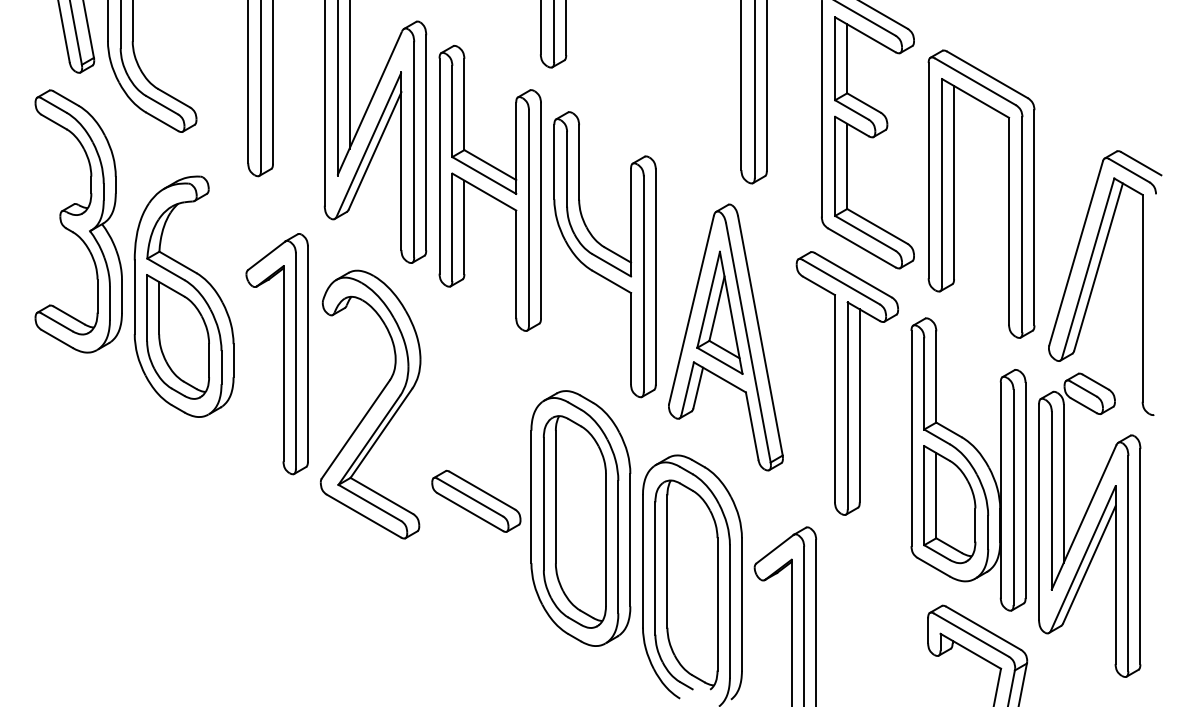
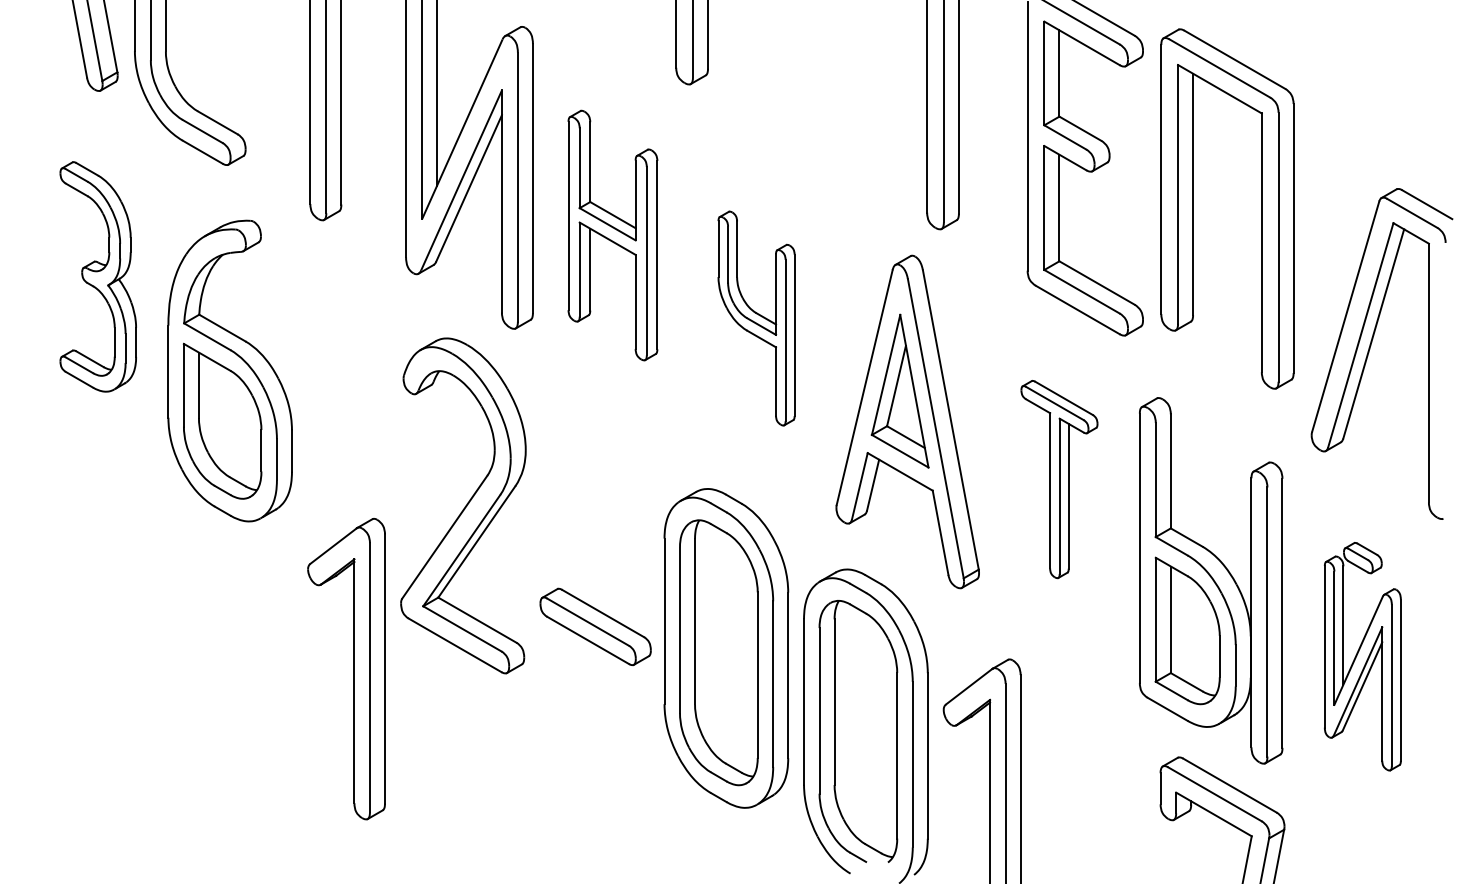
part: (489, 188) -> (612, 235), size x0.7
part: (954, 193) -> (1193, 208), moved
part: (78, 221) -> (98, 276), size x0.7
part: (604, 254) -> (755, 318), size x0.6
part: (283, 354) -> (354, 669), moved
part: (846, 383) -> (1058, 479), size x0.6
part: (1089, 524) -> (1362, 655), size x0.6

